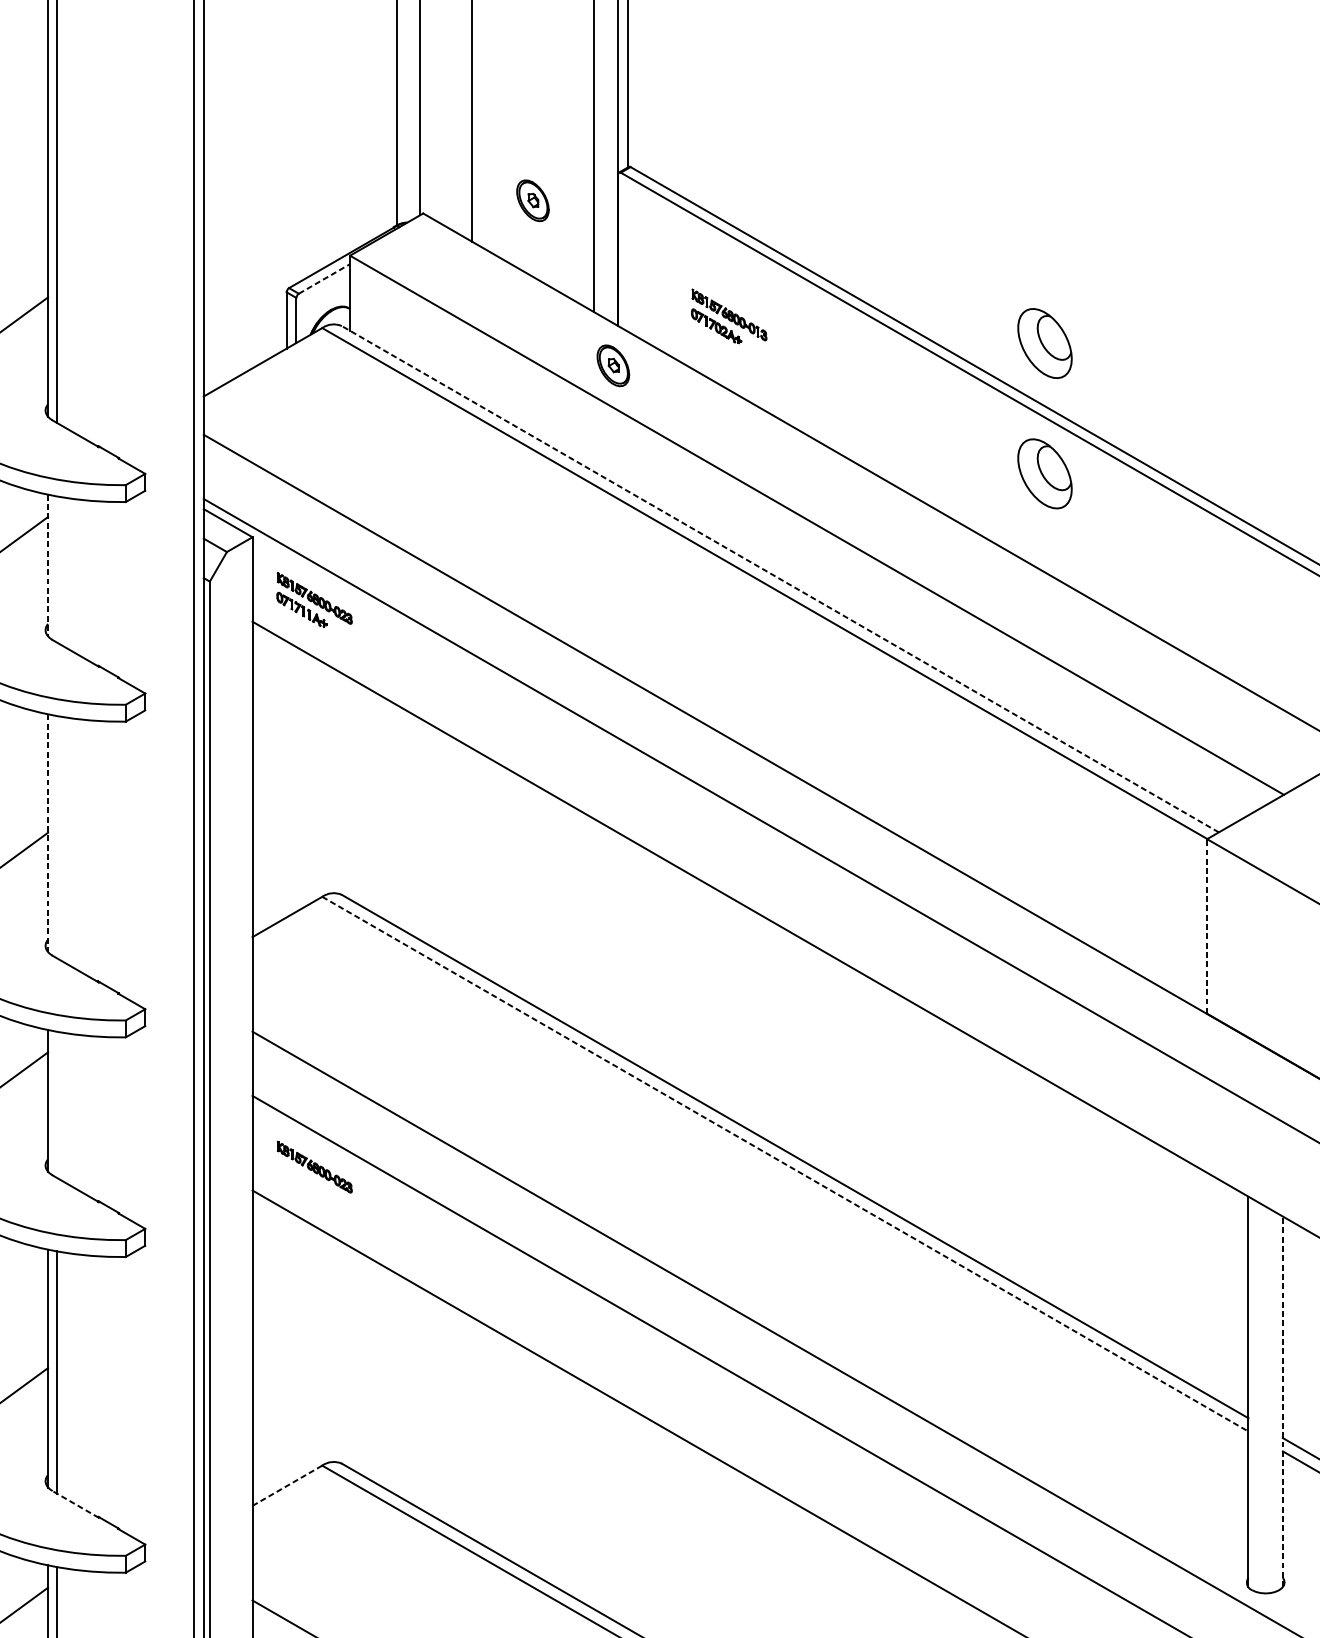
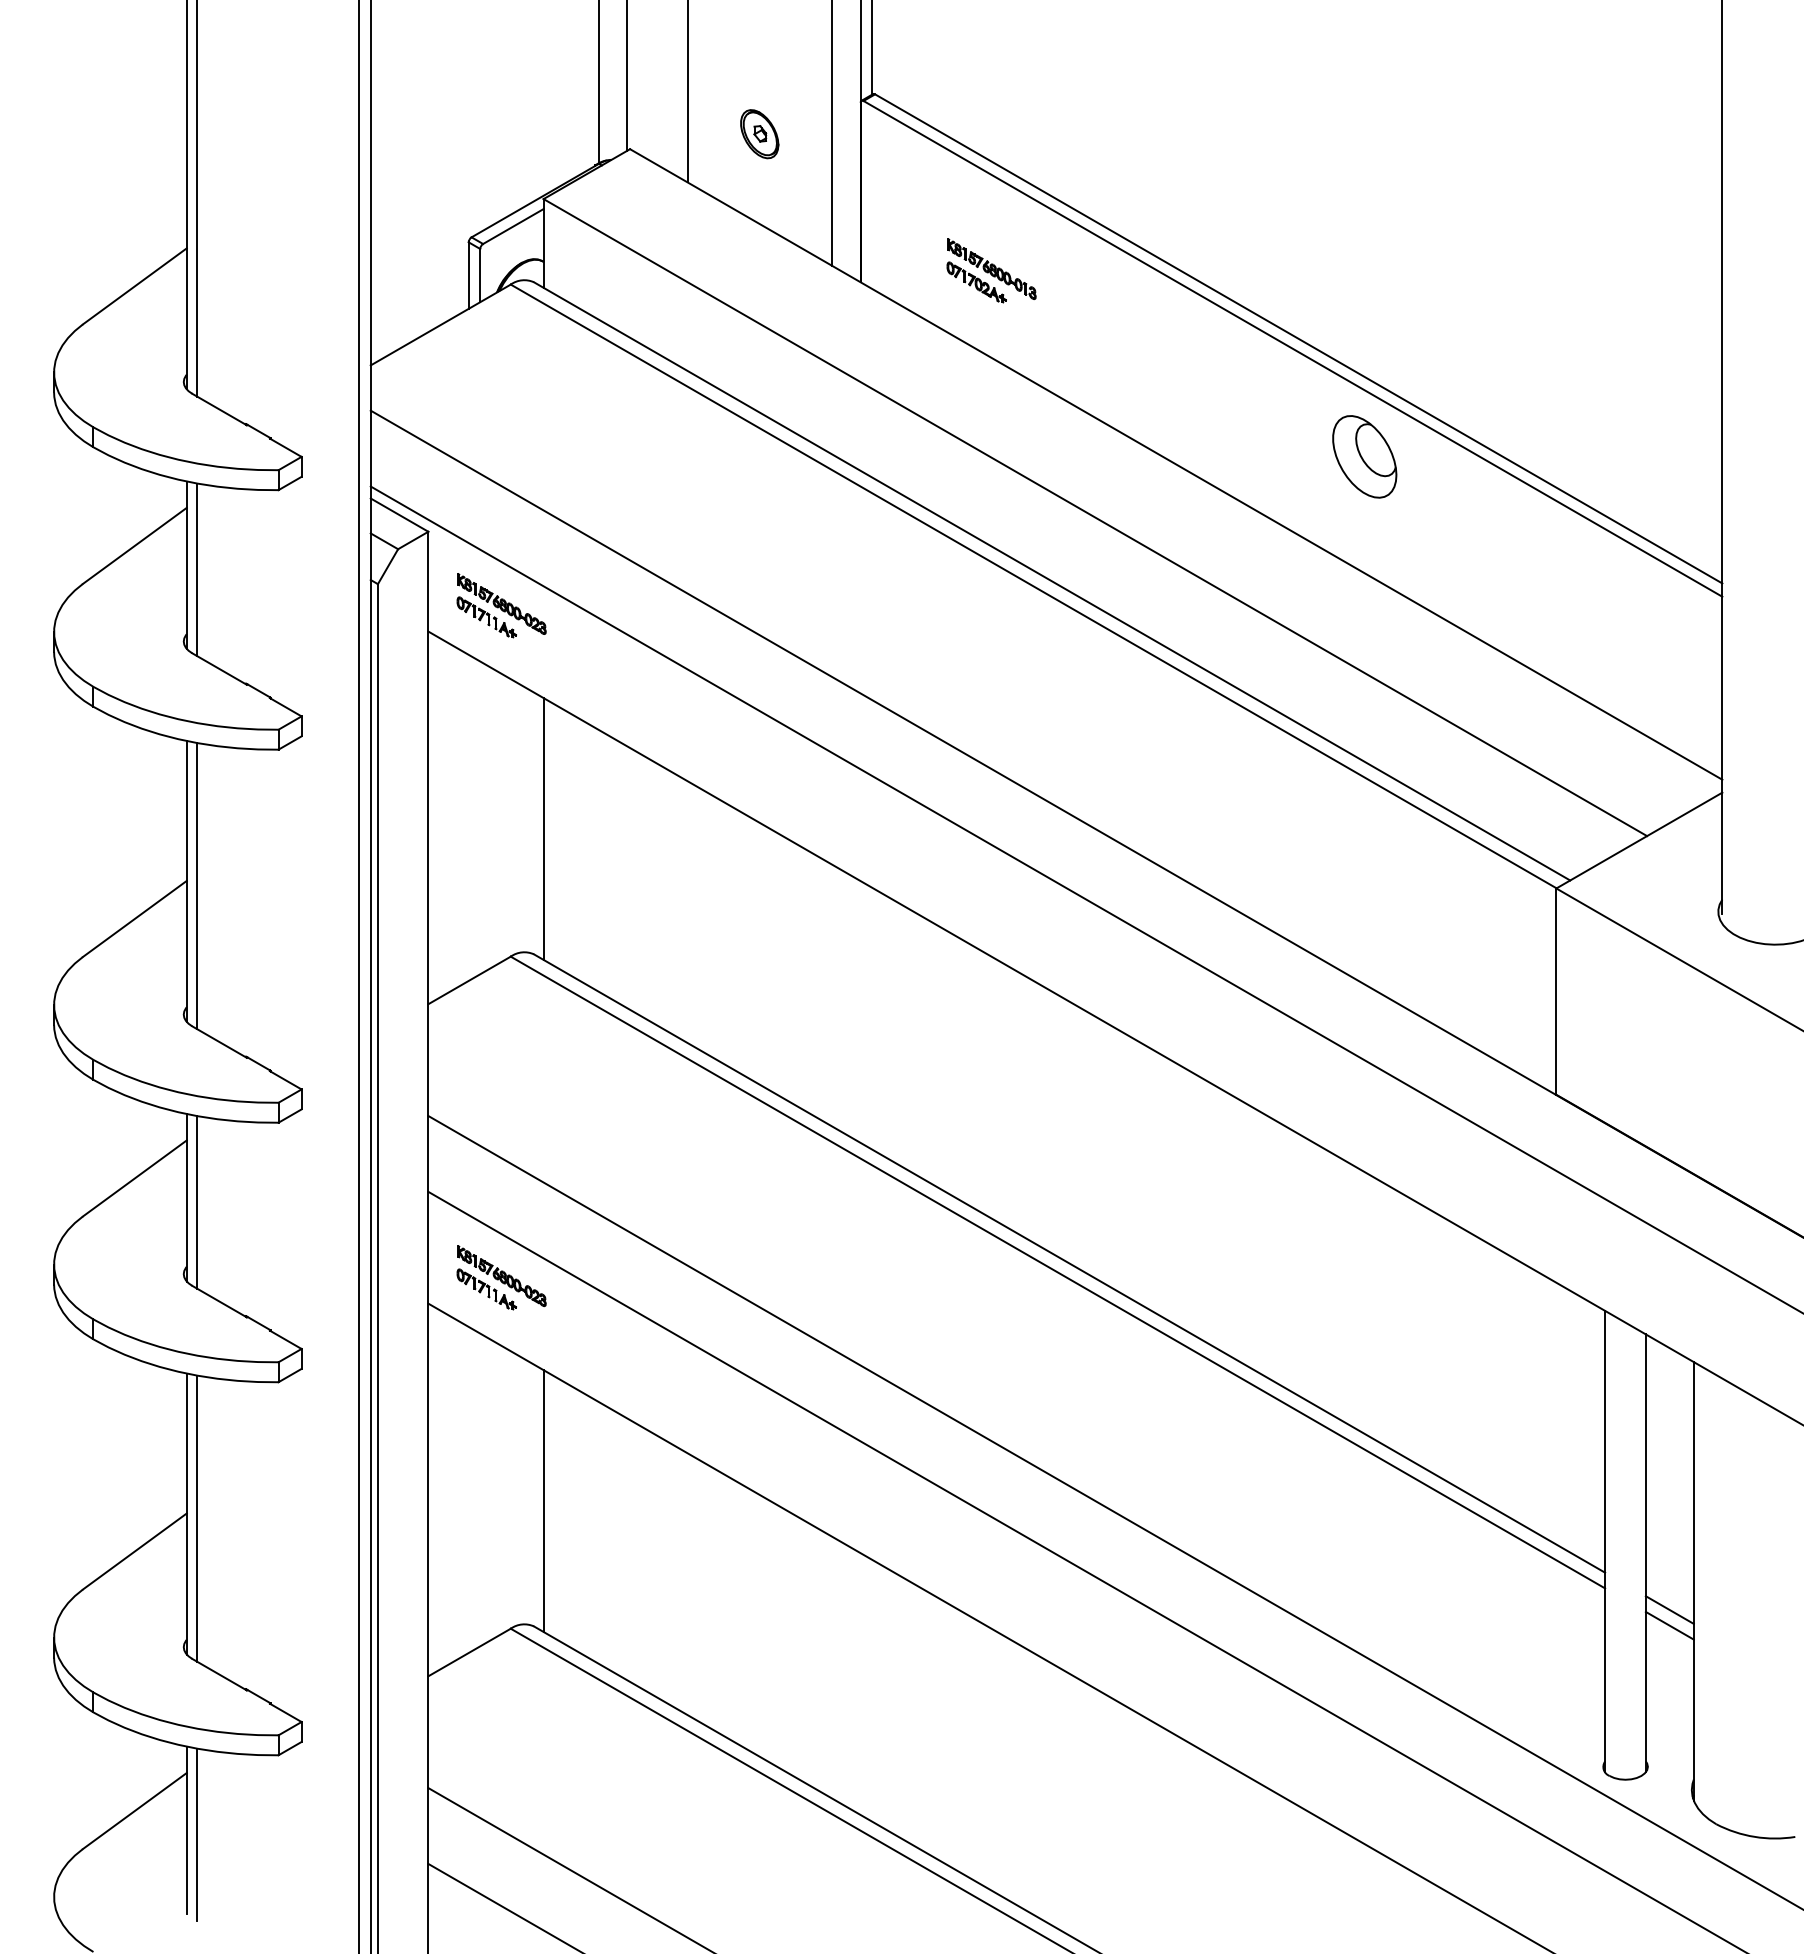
line: (324, 278) -> (513, 226), dashed -> solid
part: (1044, 343) -> (1364, 302), removed
part: (613, 366) -> (854, 329), removed
line: (47, 565) -> (186, 565), dashed -> solid
line: (57, 569) -> (197, 569), added
line: (779, 579) -> (1051, 581), dashed -> solid
line: (349, 788) -> (543, 828), added
line: (47, 834) -> (186, 882), dashed -> solid
line: (57, 837) -> (197, 886), added
line: (1207, 926) -> (1556, 991), dashed -> solid
line: (57, 1104) -> (197, 1202), added
line: (784, 1164) -> (1057, 1272), dashed -> solid
part: (301, 1178) -> (486, 1289), added
line: (349, 1357) -> (543, 1500), added
line: (1282, 1401) -> (1645, 1553), dashed -> solid
line: (287, 1485) -> (469, 1652), dashed -> solid
line: (75, 1504) -> (219, 1674), dashed -> solid

